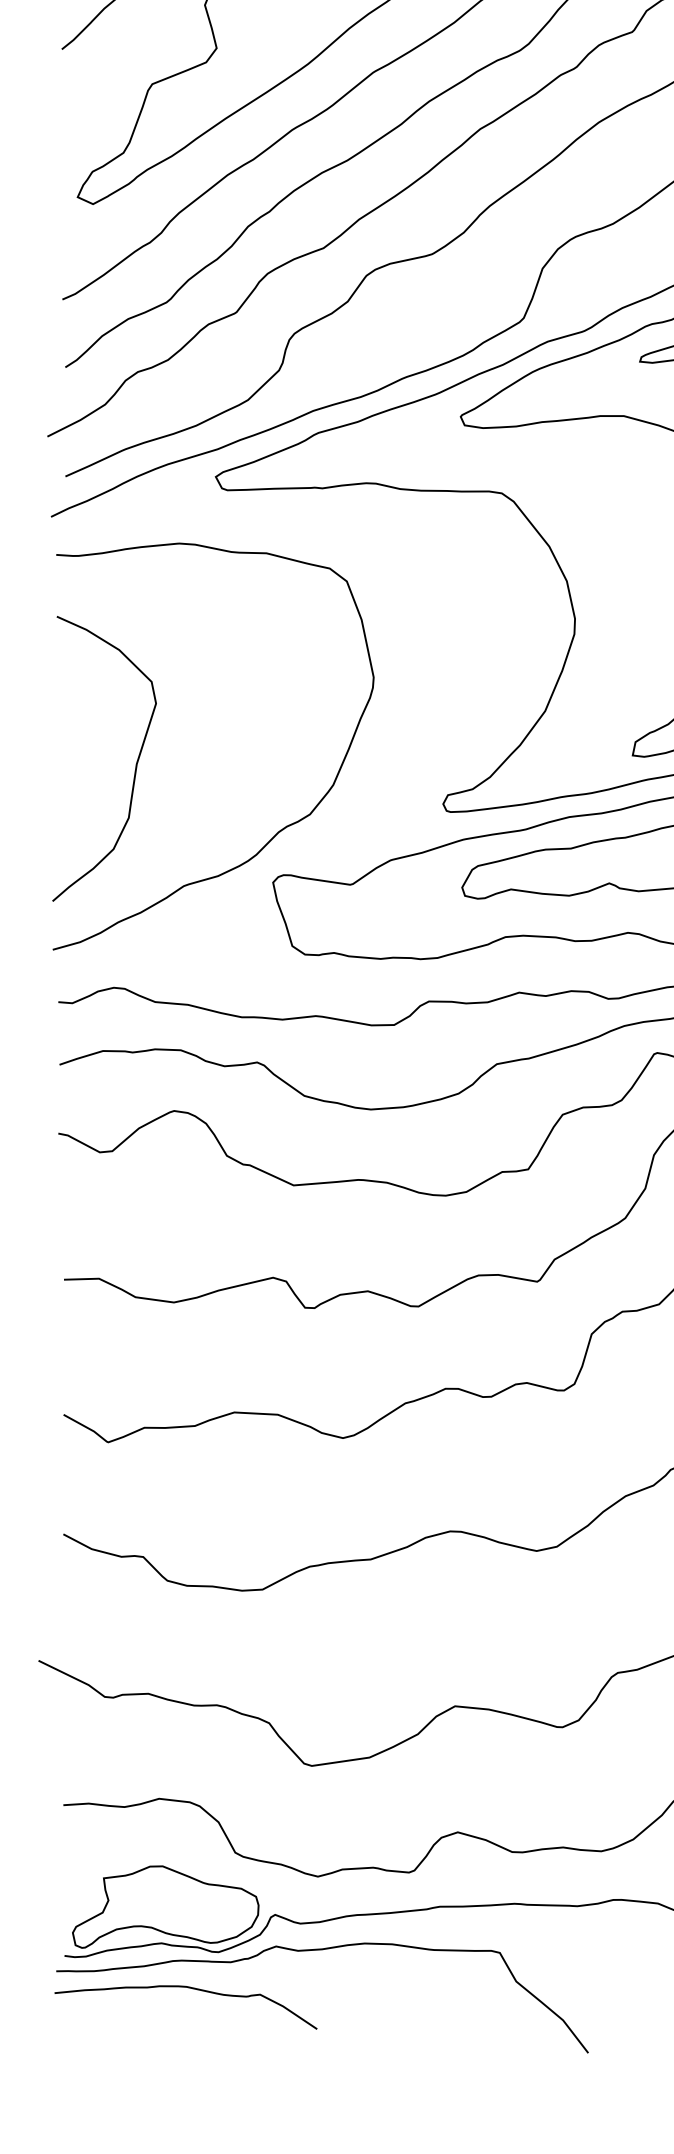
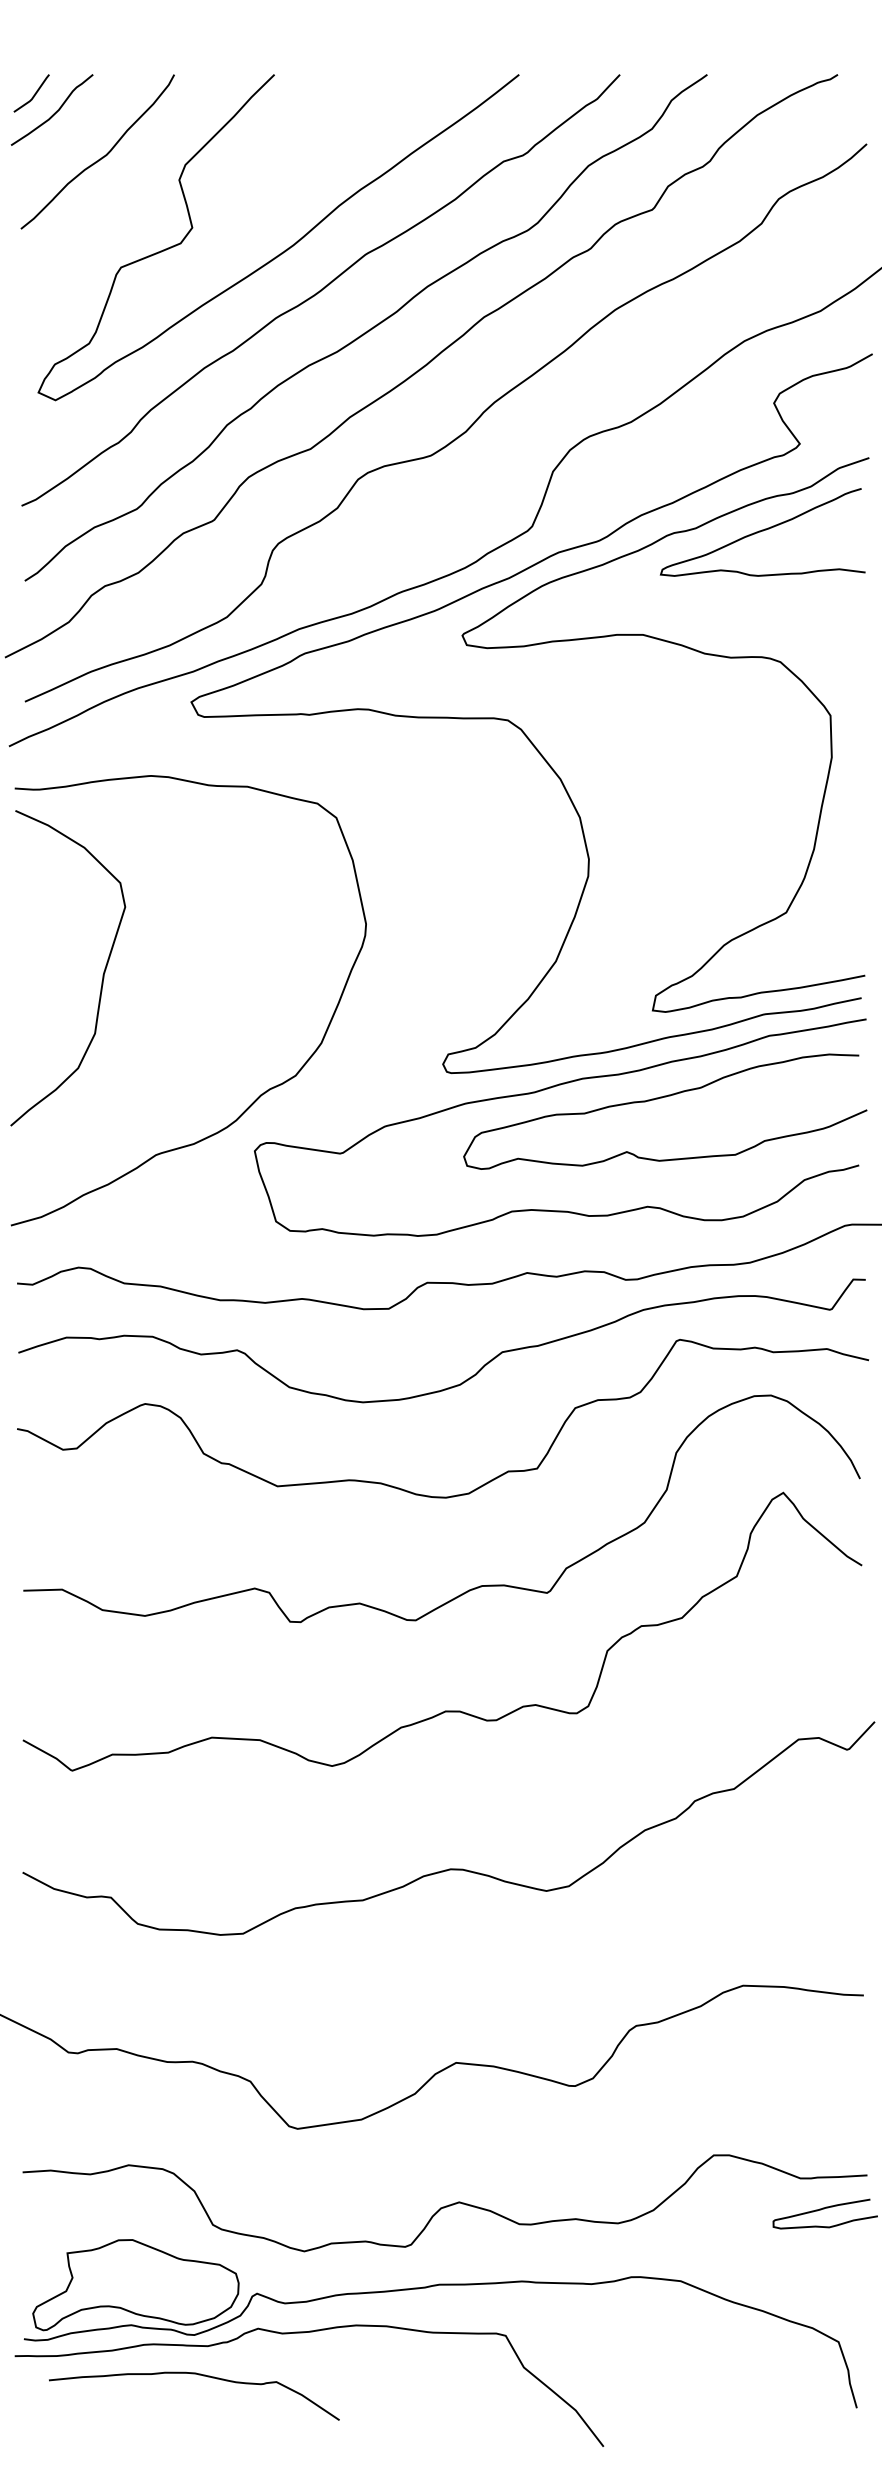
curve: (135, 764) -> (102, 974), moved
curve: (189, 1988) -> (198, 2375), moved

